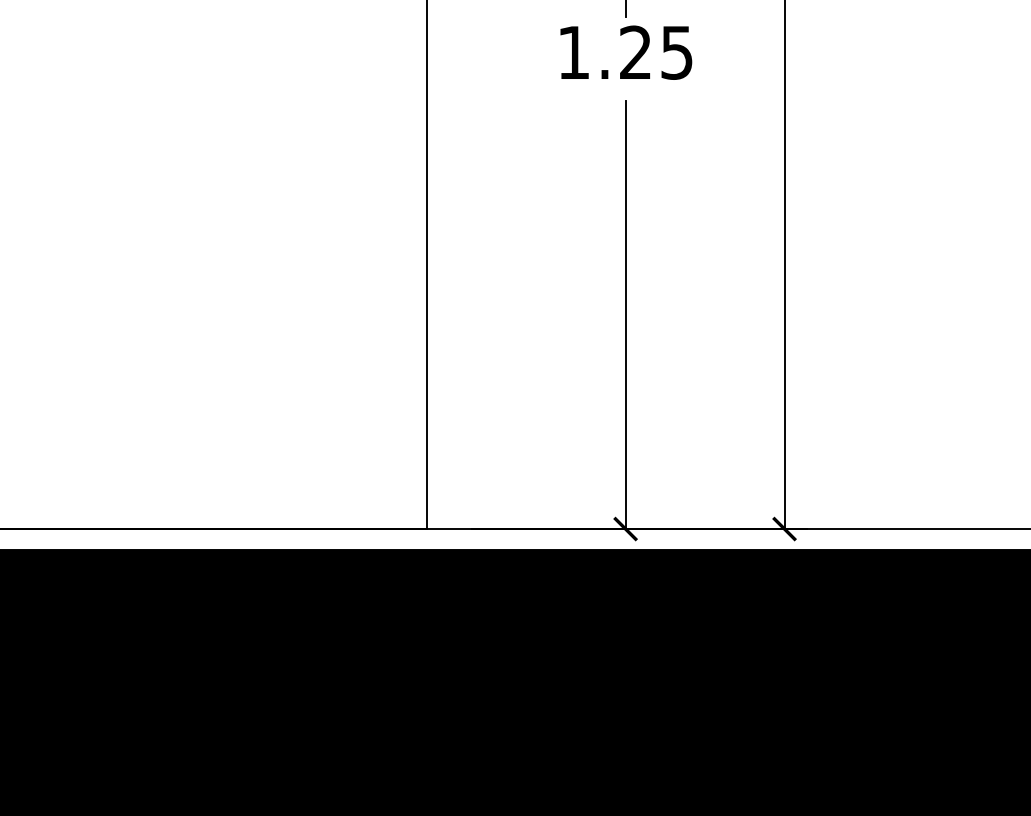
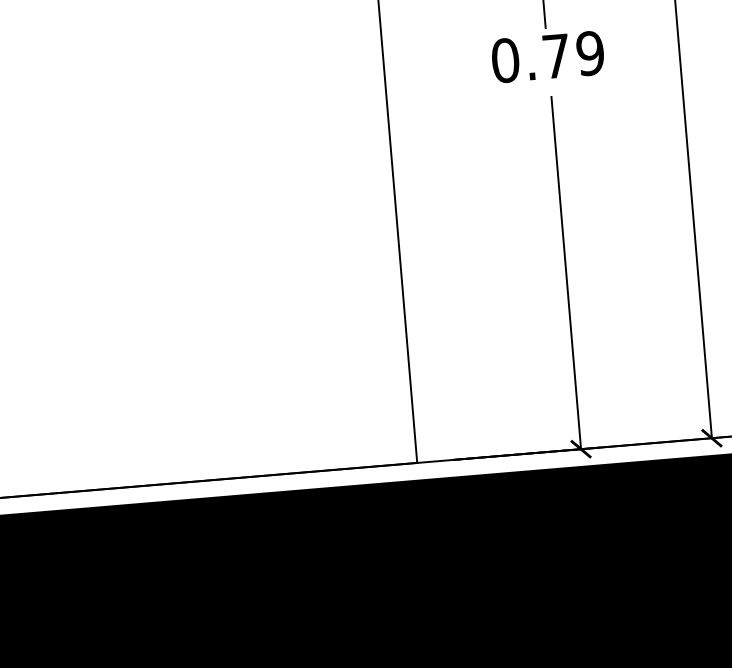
text: (625, 52) -> (548, 56), 1.25 -> 0.79

